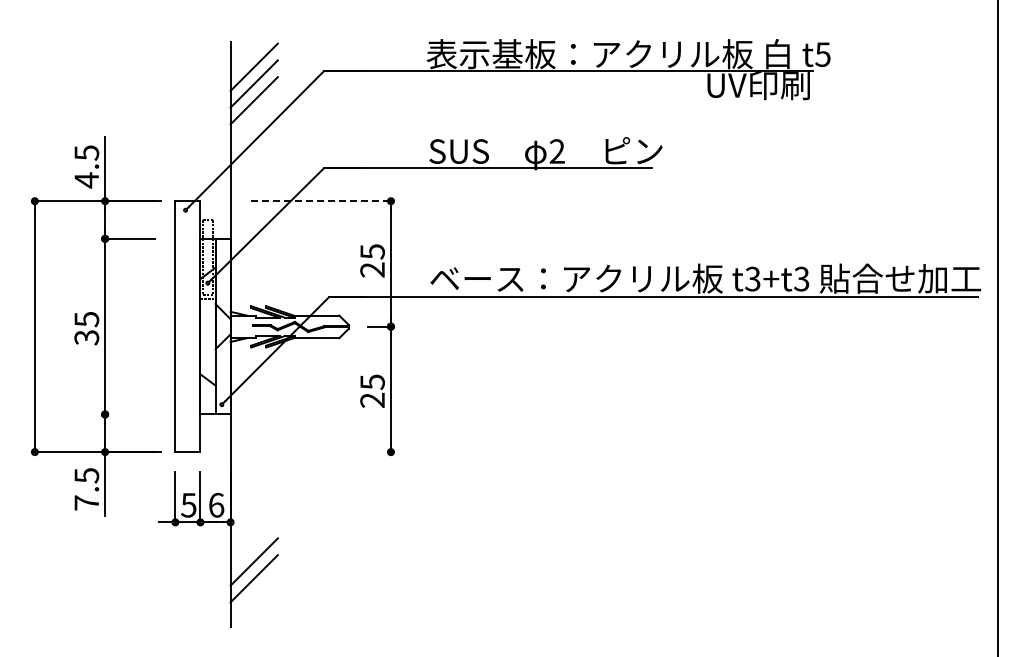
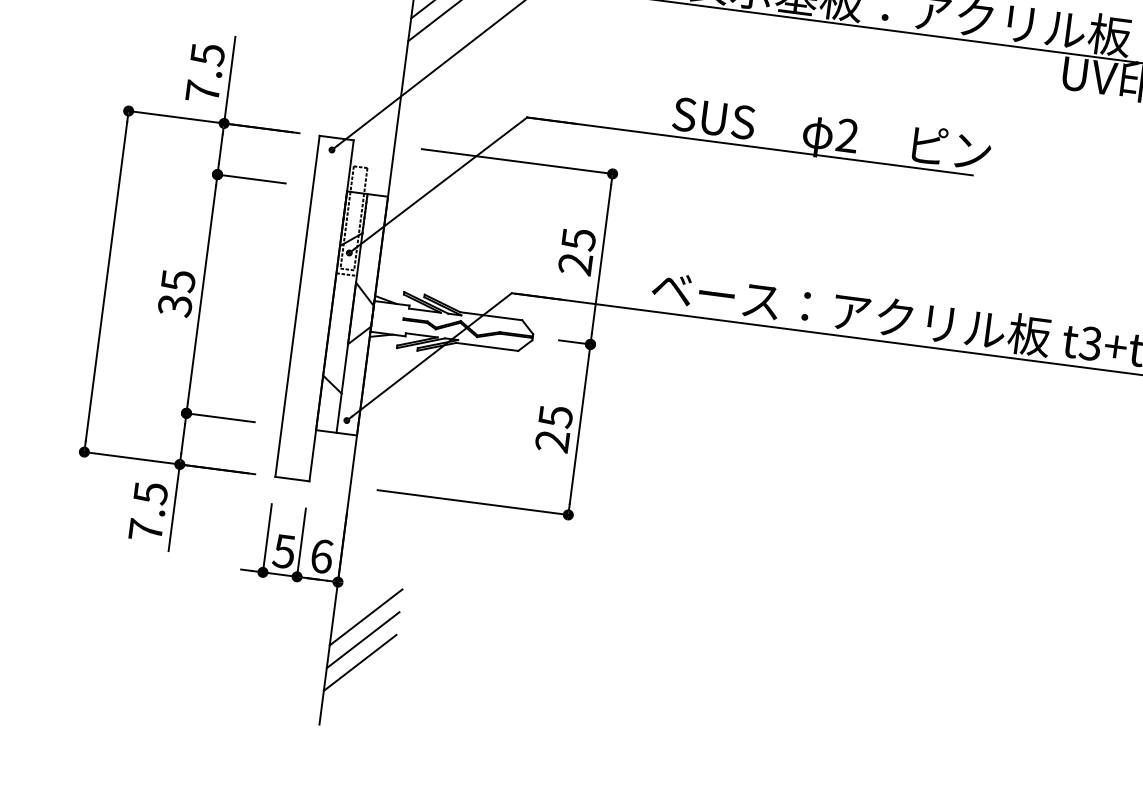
text: (86, 180) -> (202, 92), 4.5 -> 7.5
line: (321, 201) -> (518, 162), dashed -> solid
line: (130, 414) -> (220, 417), added
line: (320, 452) -> (472, 503), added
line: (253, 544) -> (365, 616), added

